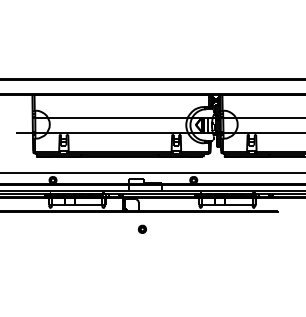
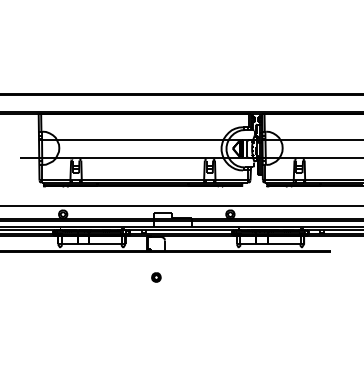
part: (141, 228) -> (155, 276), moved

